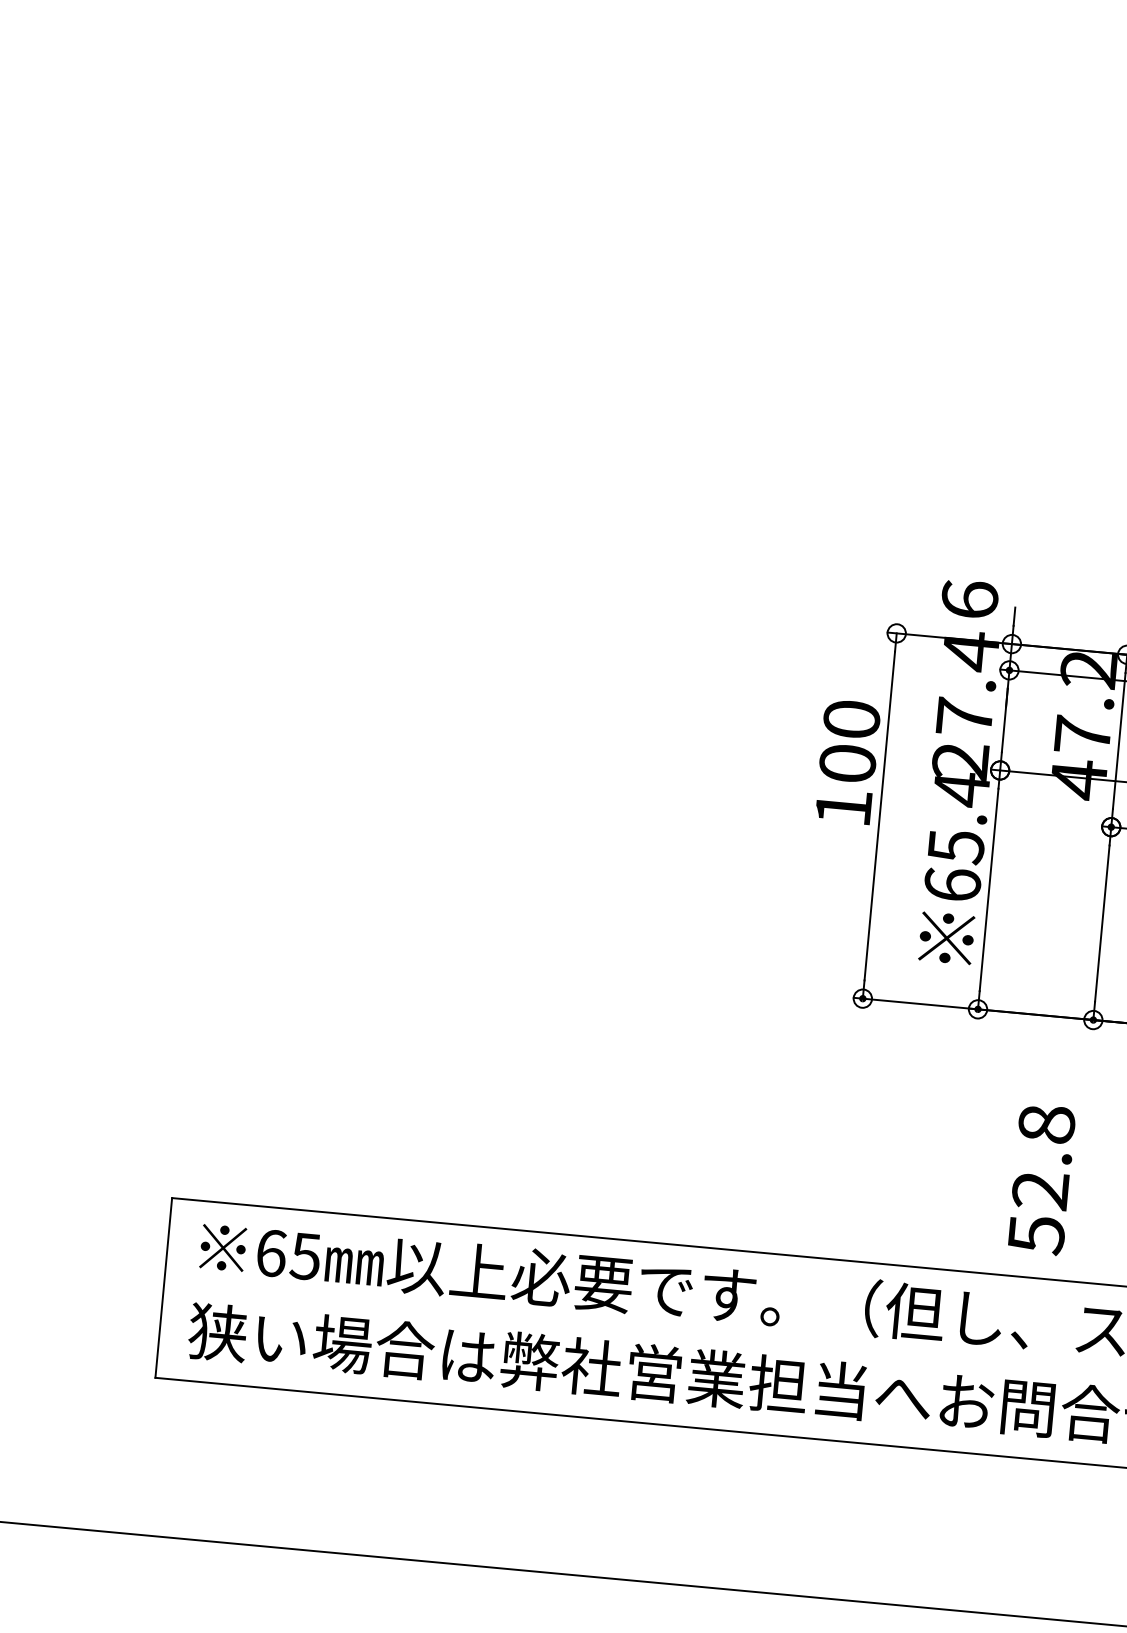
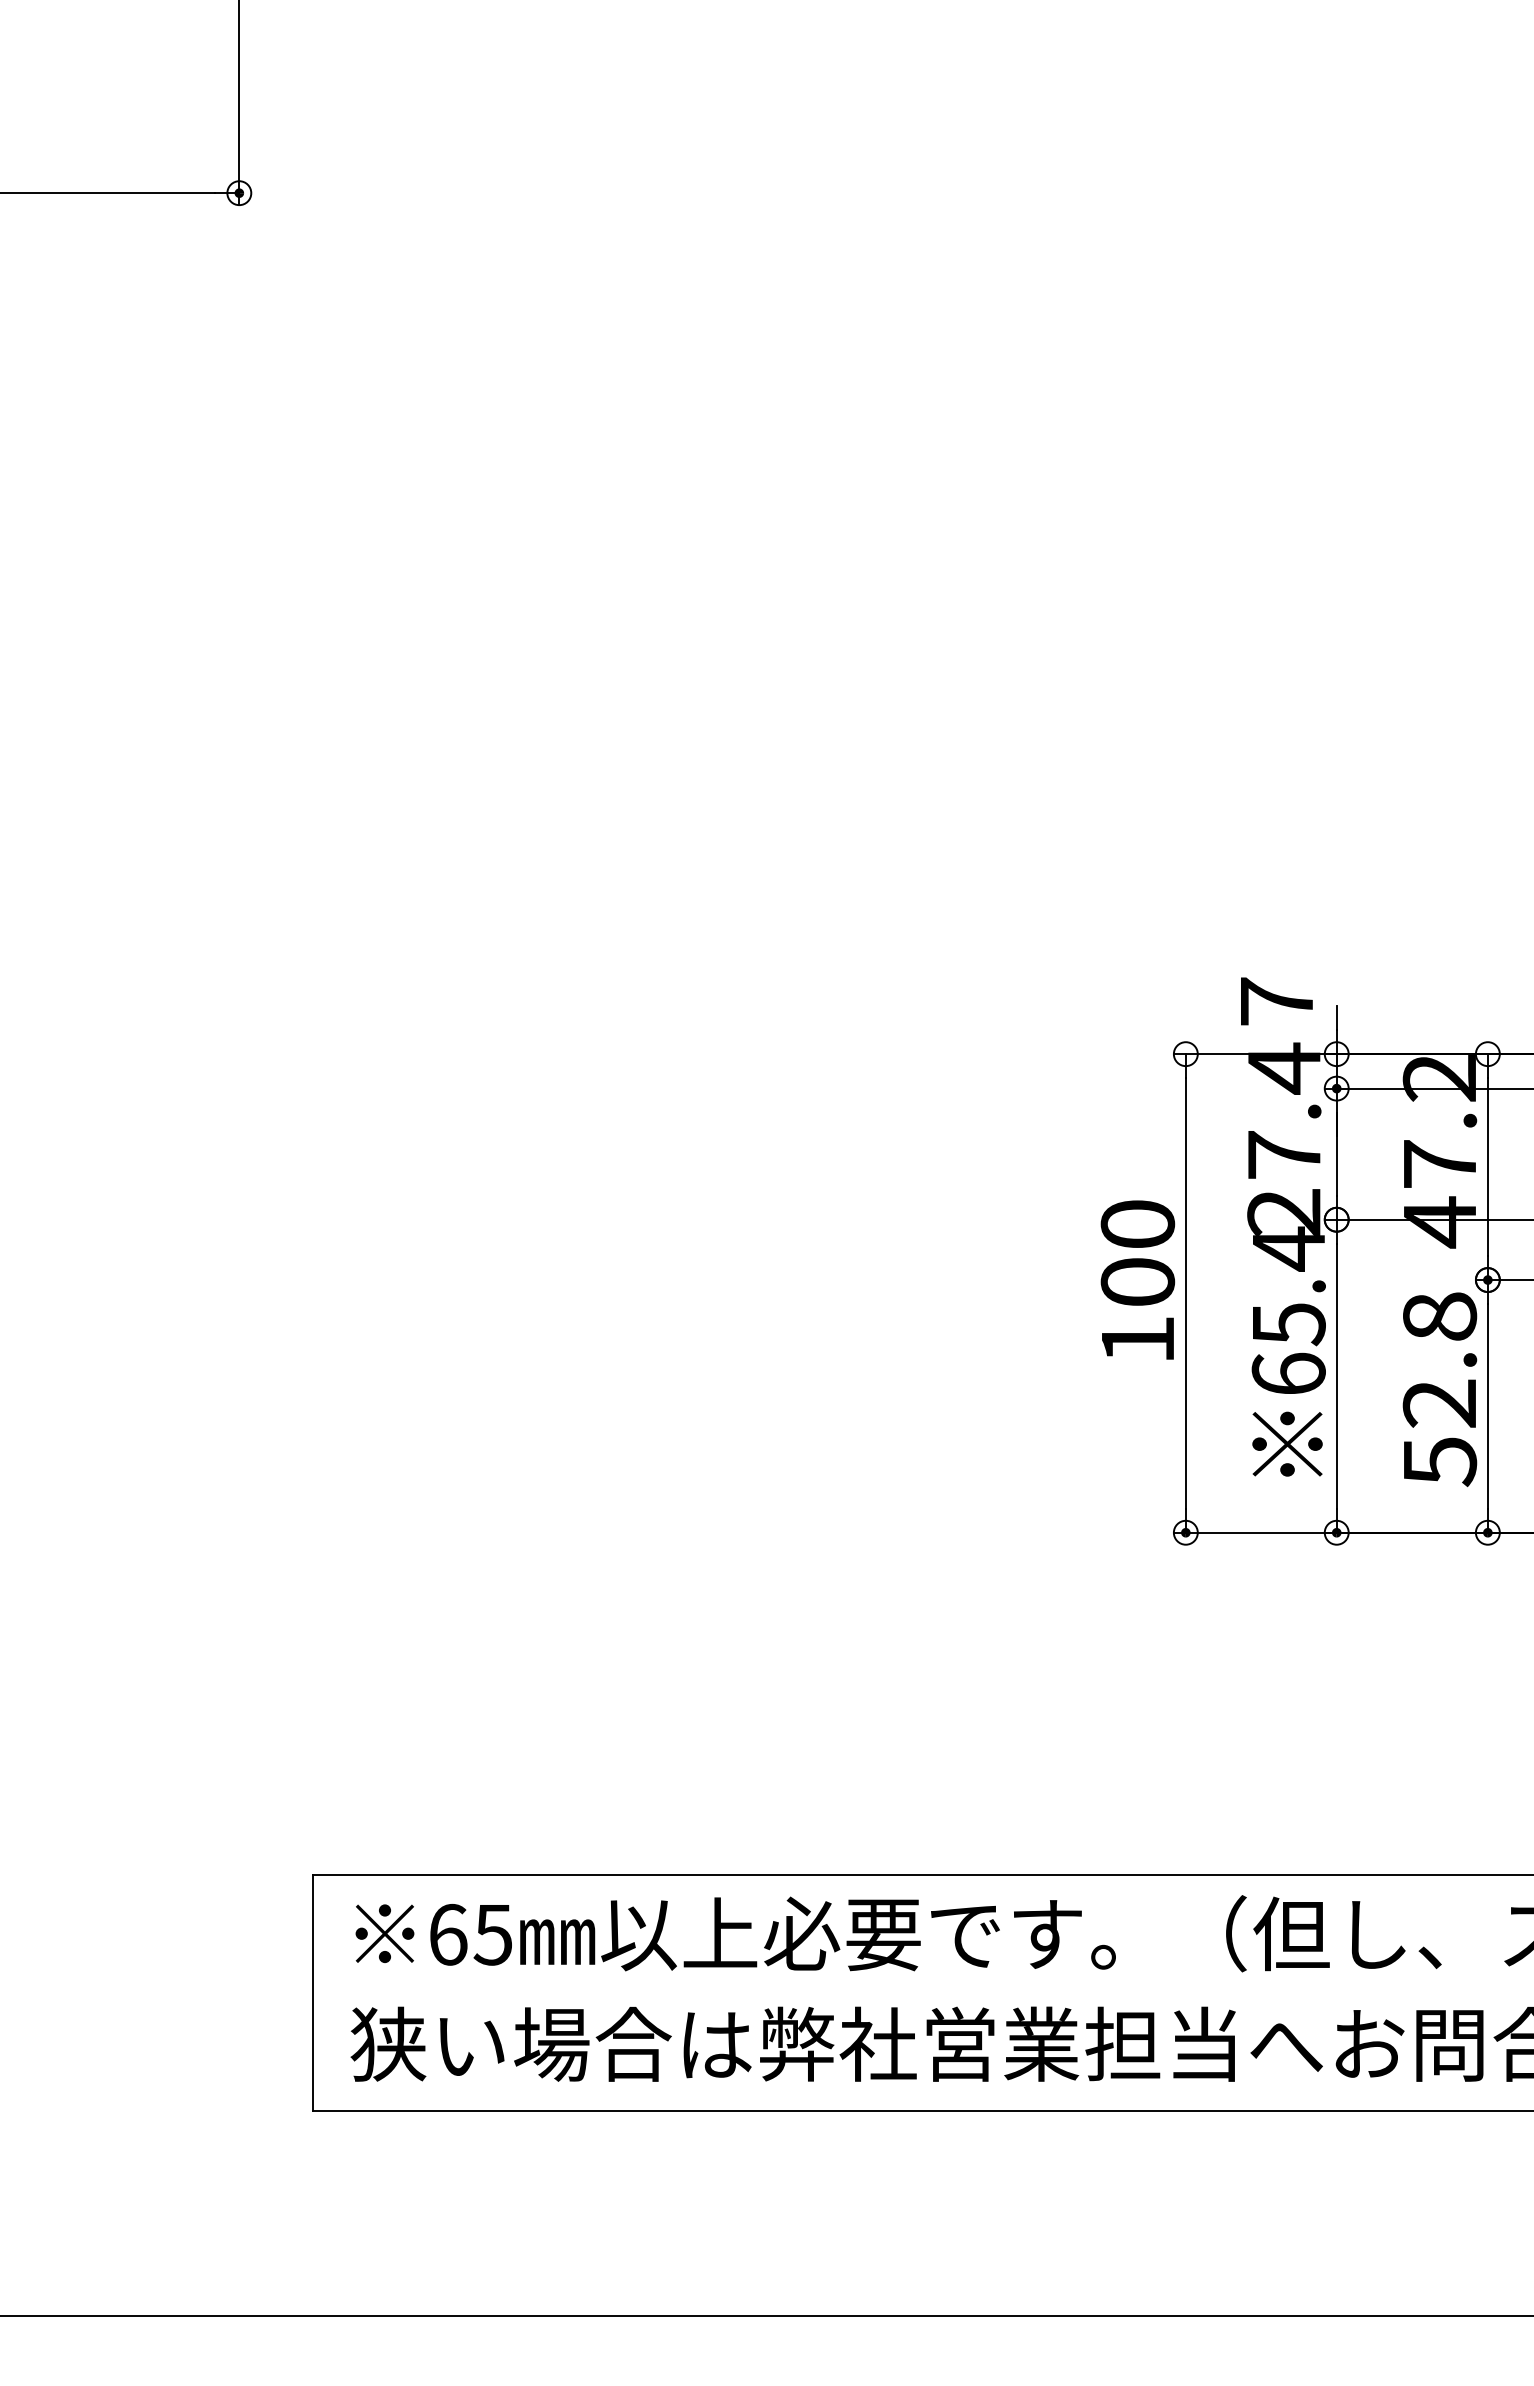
text: (969, 599) -> (1276, 1001), 6 -> 7
text: (847, 761) -> (1137, 1279), moved
text: (1041, 1179) -> (1439, 1389), moved

